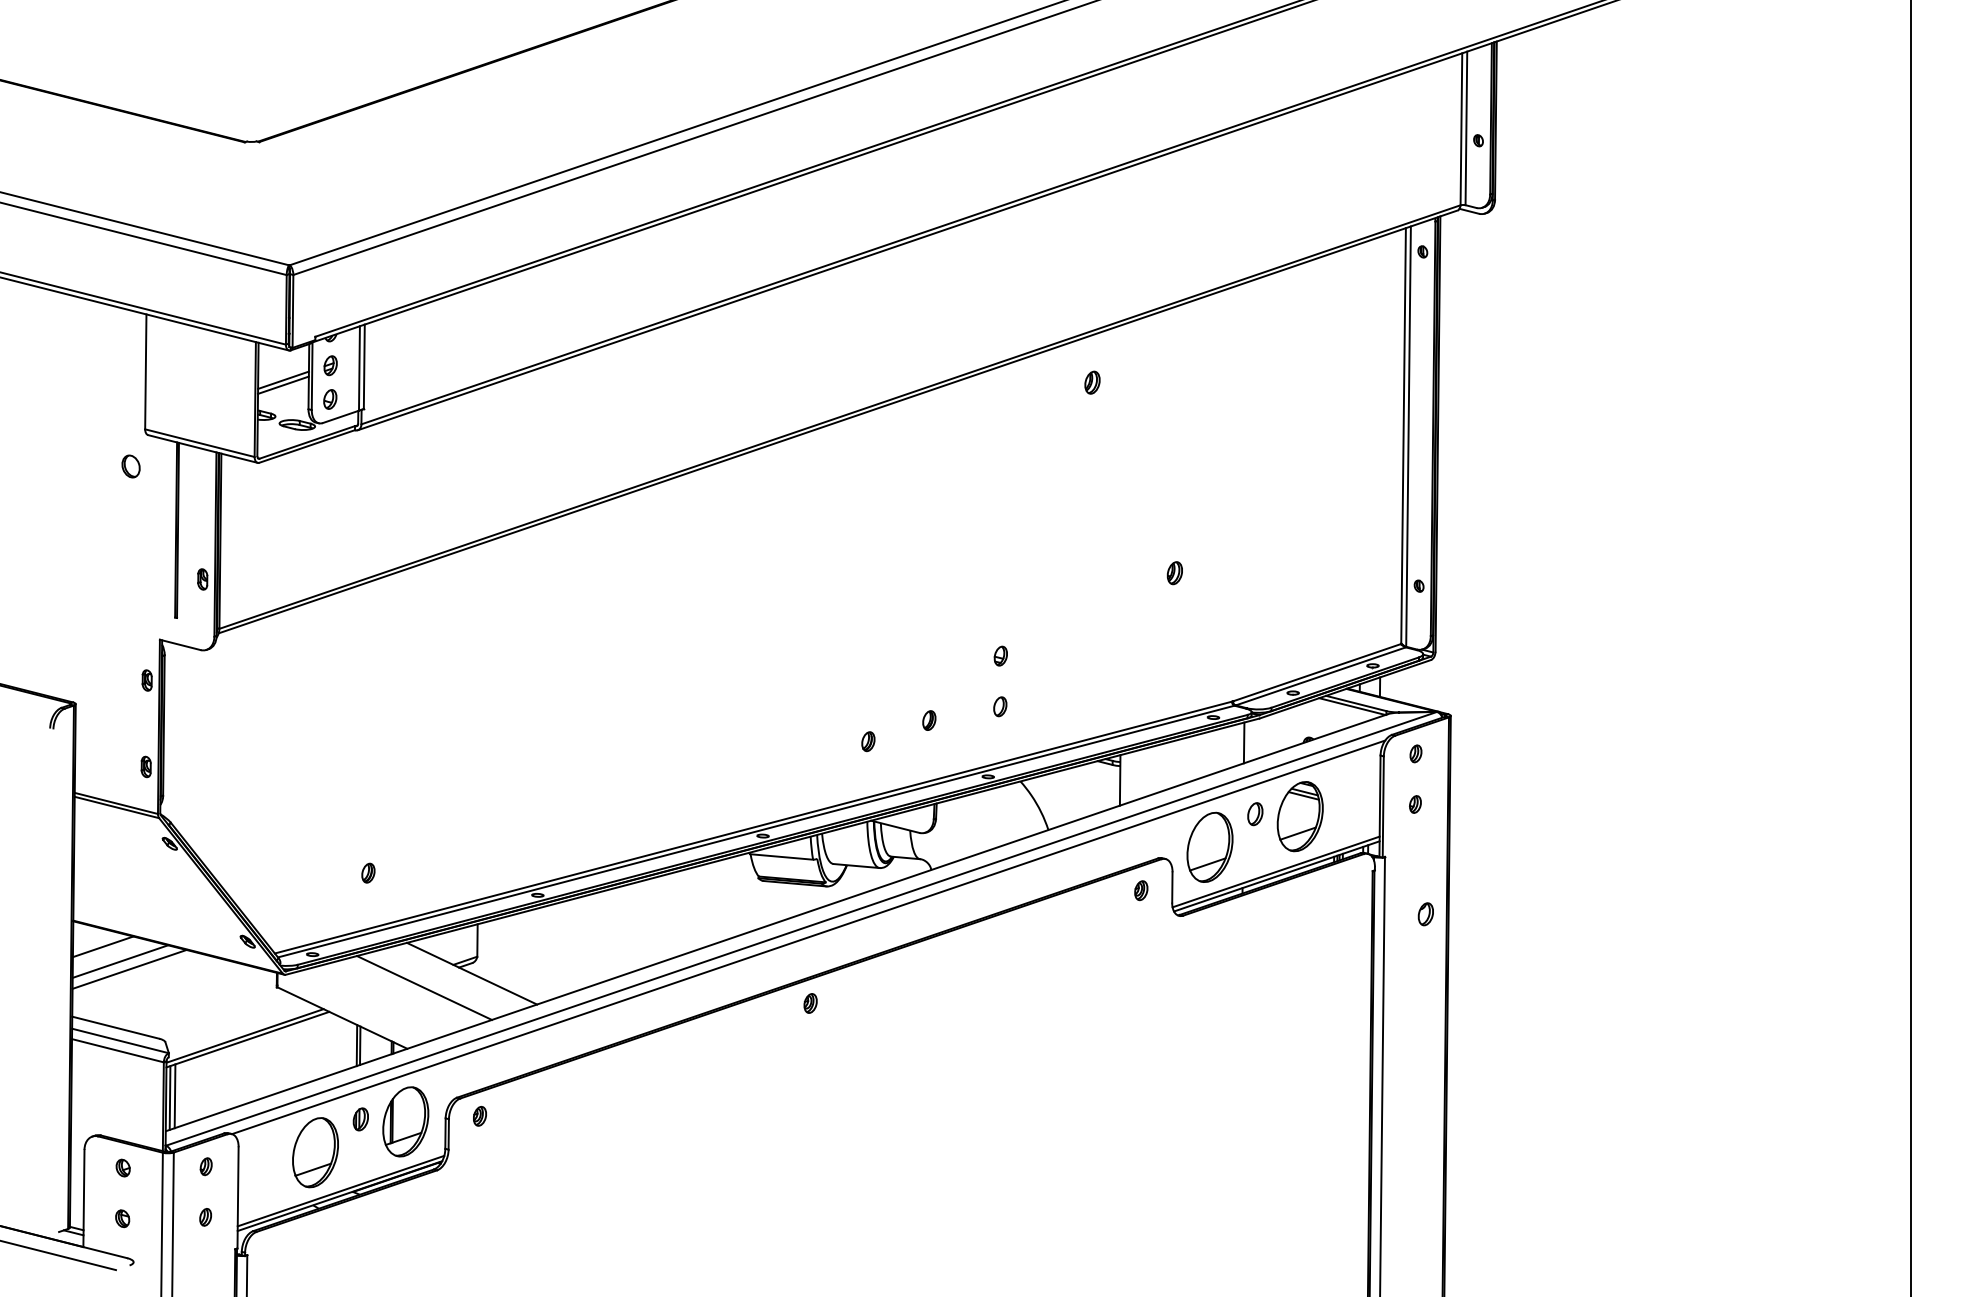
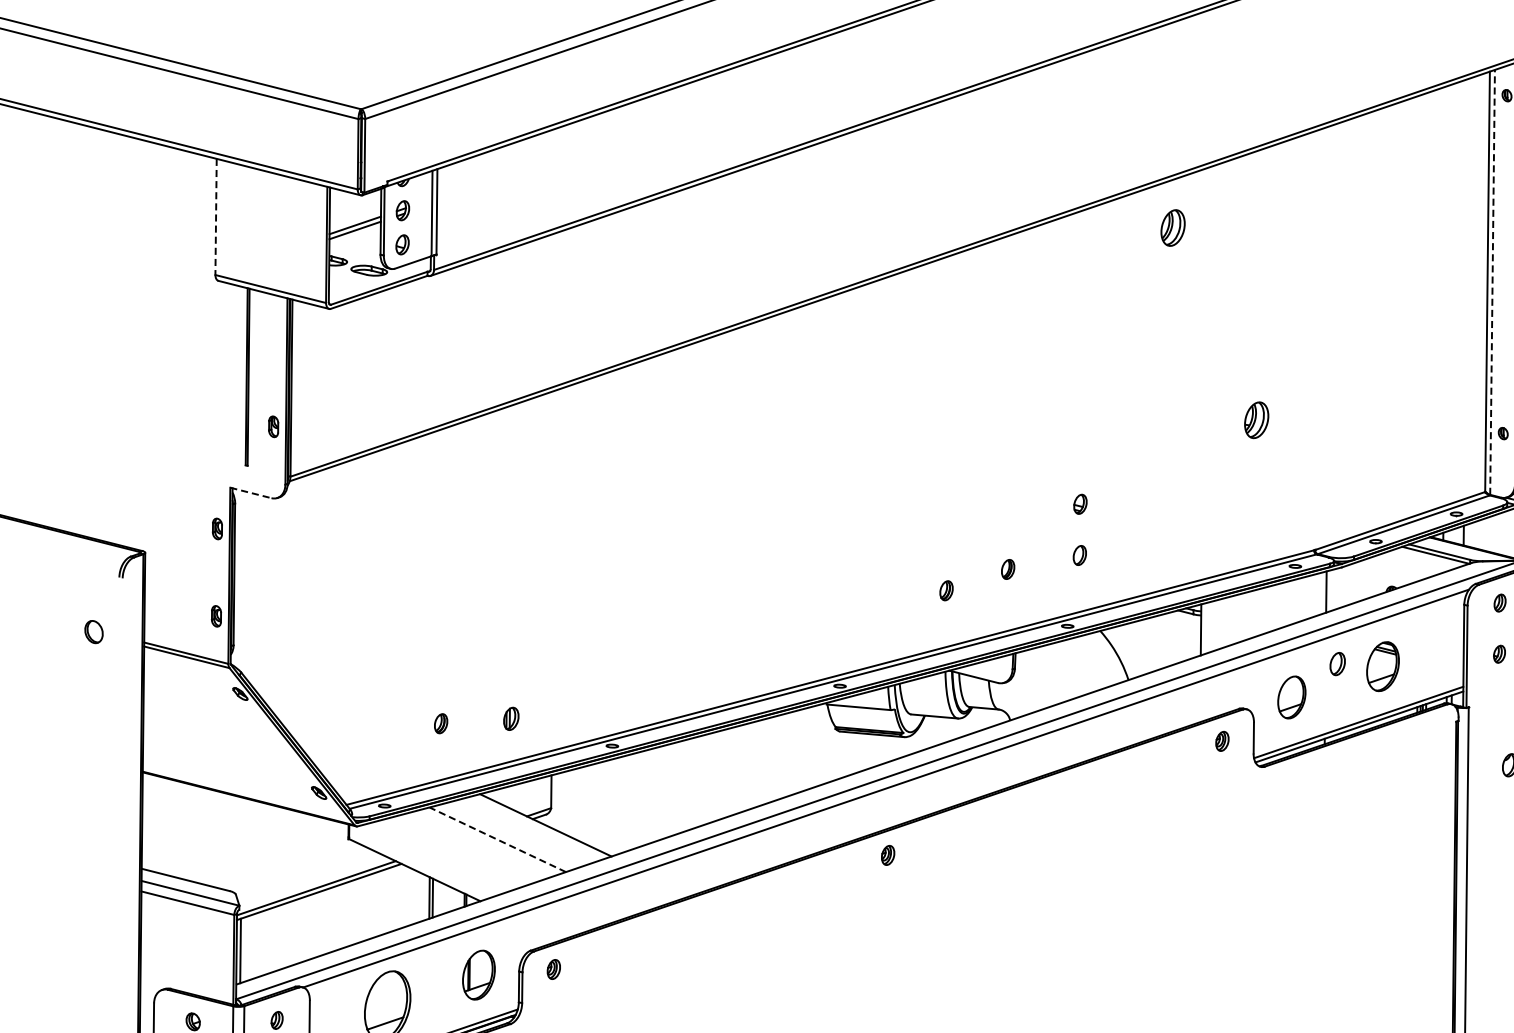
line: (145, 372) -> (215, 217), solid -> dashed
part: (1092, 382) -> (1173, 227), size x1.6
line: (1408, 436) -> (1492, 282), solid -> dashed
part: (130, 466) -> (93, 632), moved
part: (1174, 573) -> (1255, 420), size x1.6
line: (180, 645) -> (251, 493), solid -> dashed
part: (1299, 816) -> (1382, 666), size x0.7
part: (1209, 846) -> (1291, 696), size x0.6
line: (102, 946) -> (172, 797), removed
line: (120, 961) -> (190, 812), removed
line: (129, 969) -> (199, 821), removed
line: (424, 988) -> (497, 840), solid -> dashed
line: (174, 1096) -> (245, 949), removed
part: (360, 1119) -> (510, 718), moved
part: (405, 1121) -> (478, 974), size x0.7

